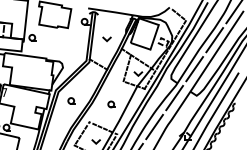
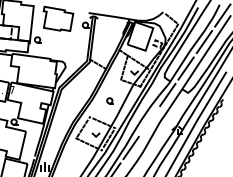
line: (105, 38) -> (104, 40), removed
part: (71, 100) -> (73, 97), removed
line: (154, 127) -> (149, 121), removed

